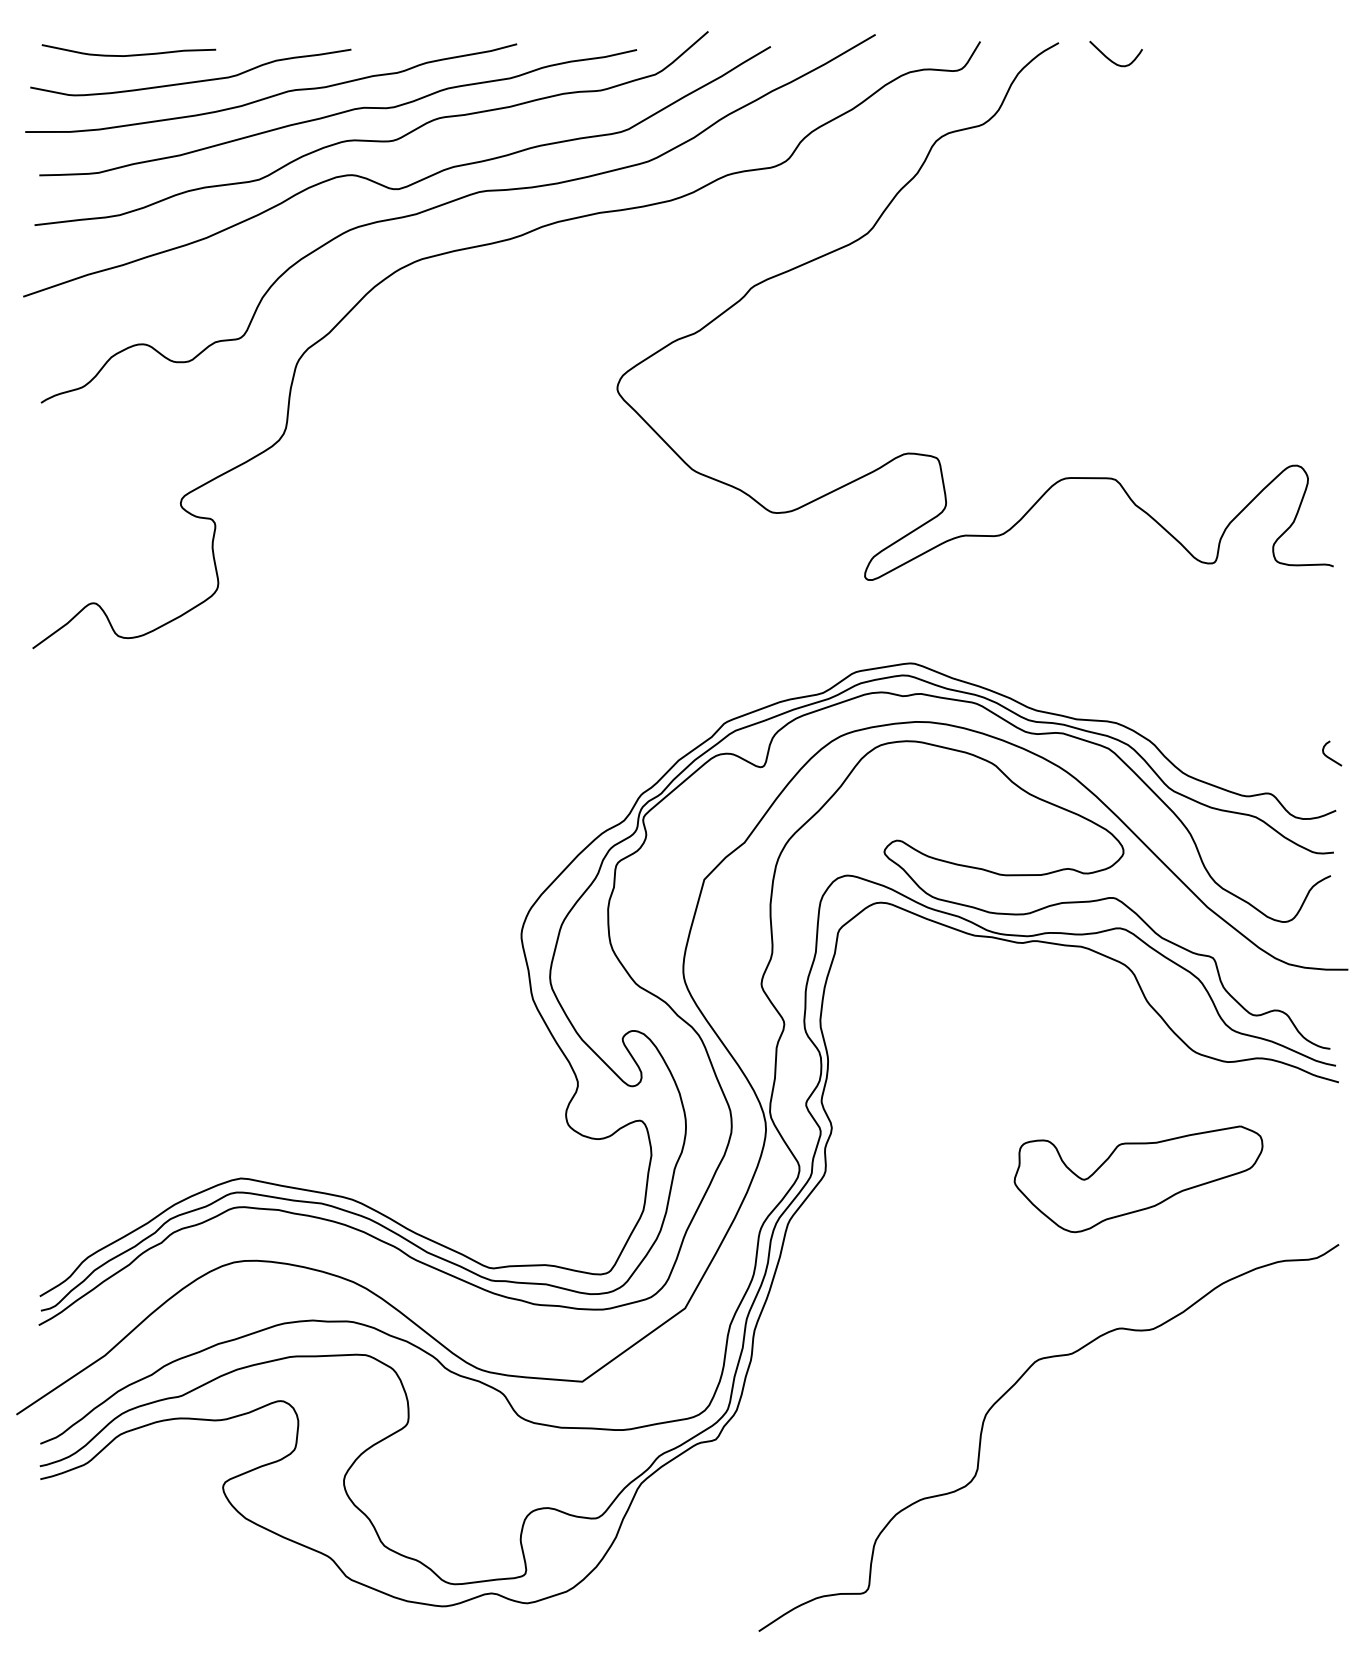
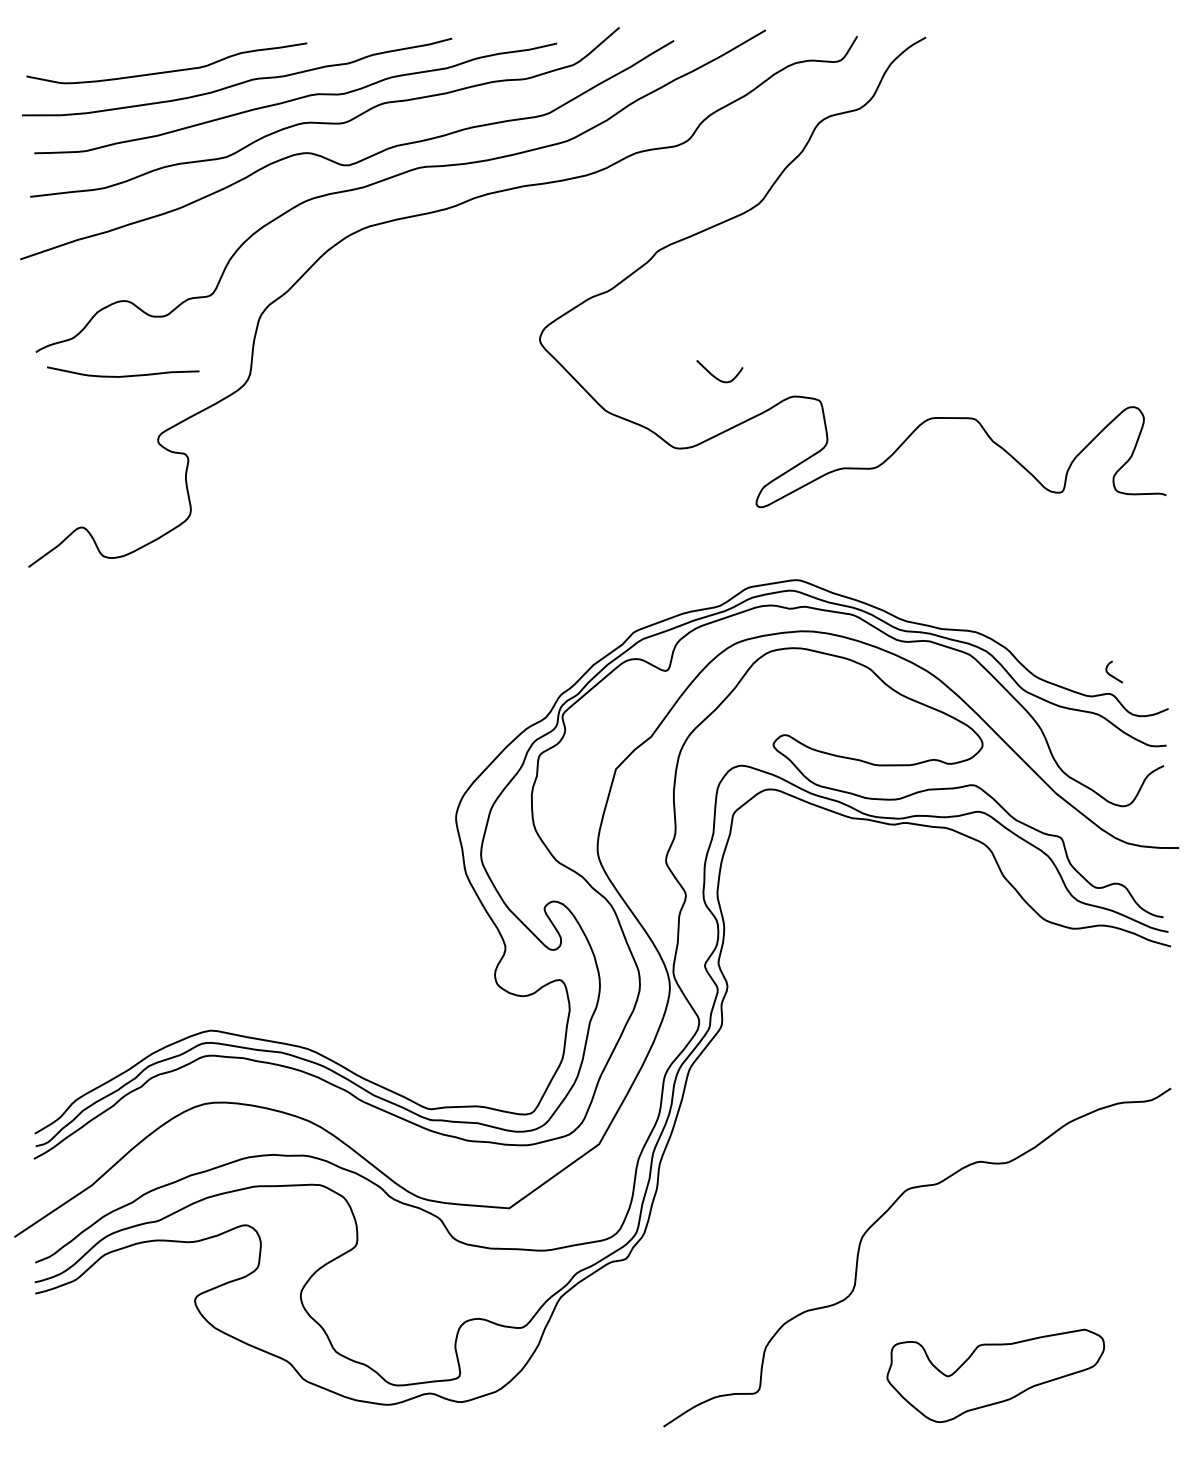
curve: (128, 54) -> (122, 375), moved
curve: (1112, 60) -> (716, 377), moved
curve: (1330, 757) -> (1112, 675), moved
part: (1138, 1179) -> (995, 1376), moved

